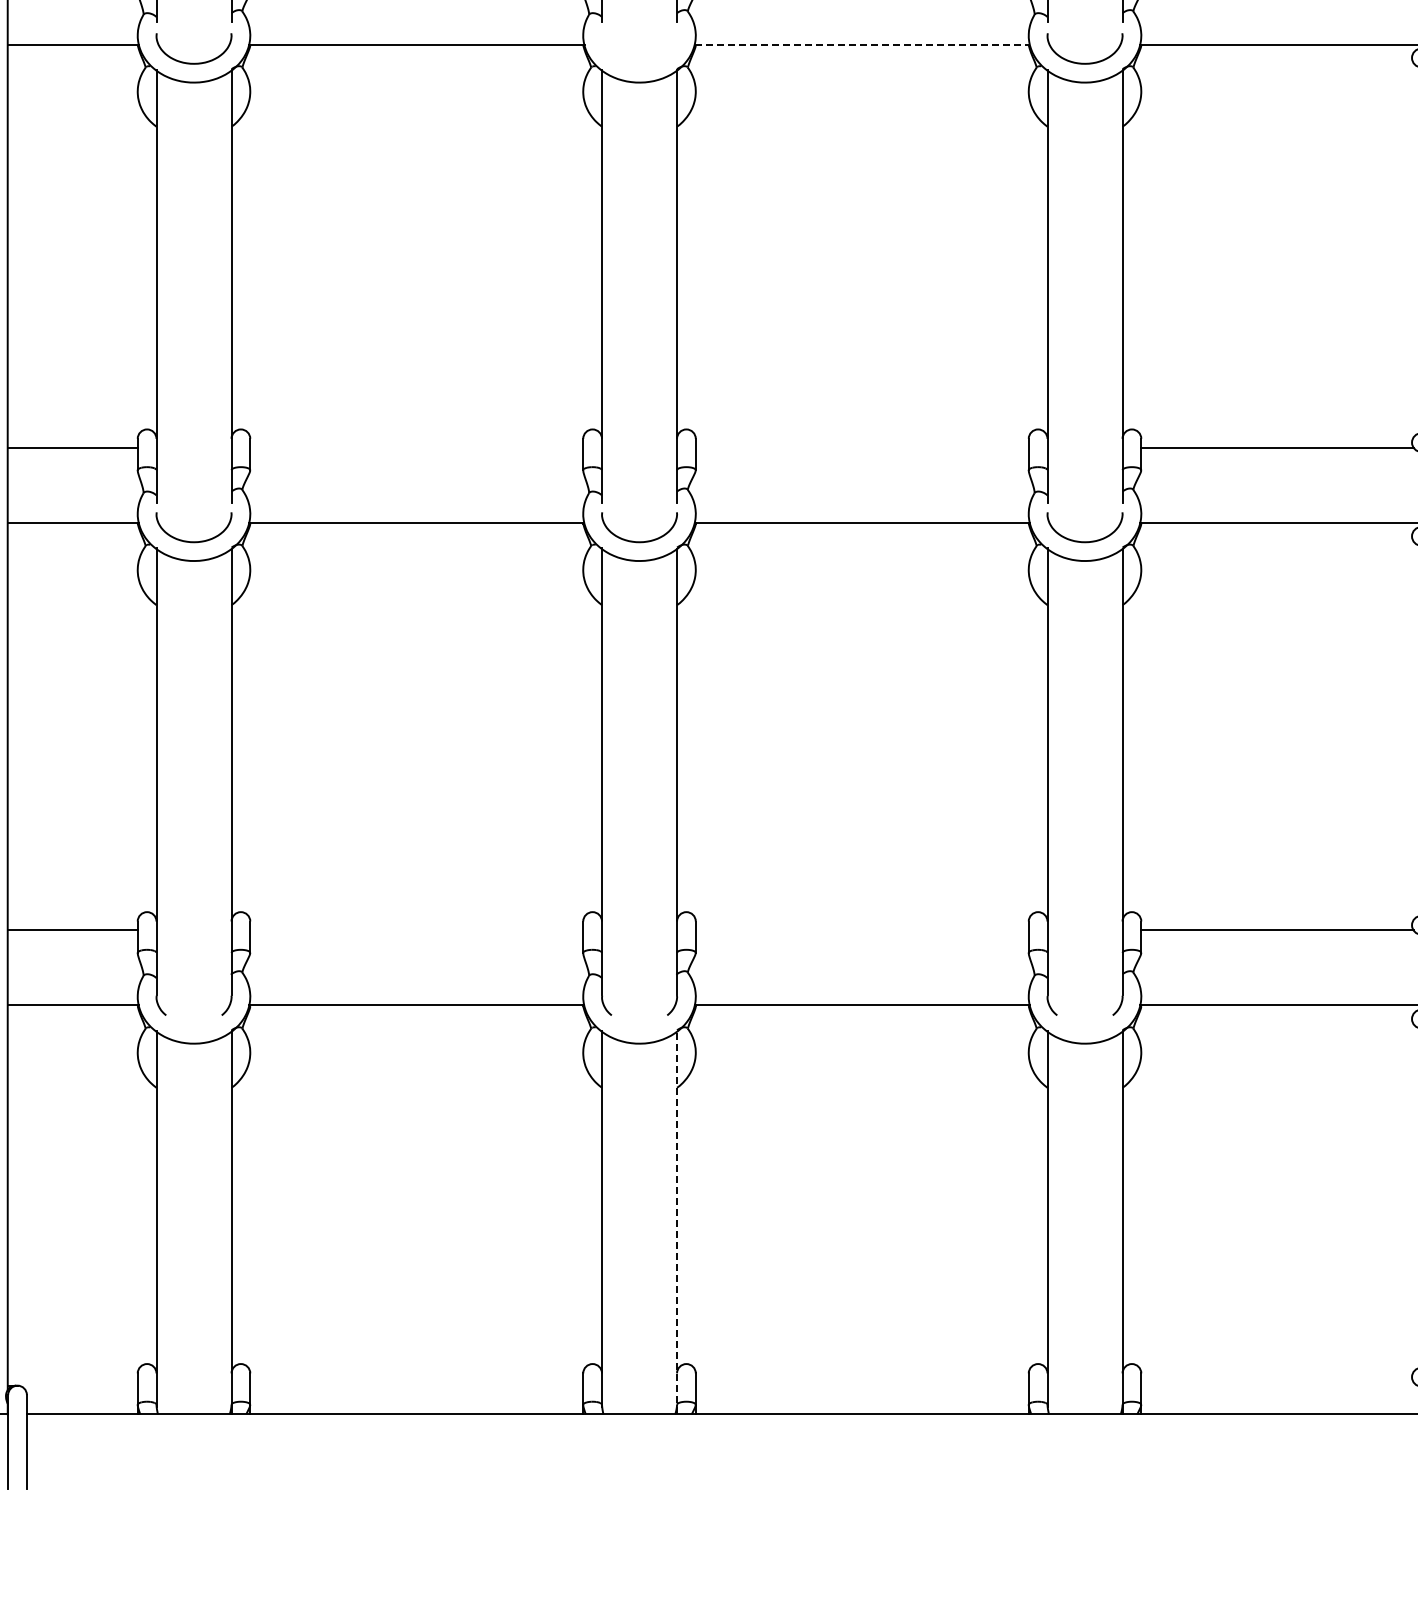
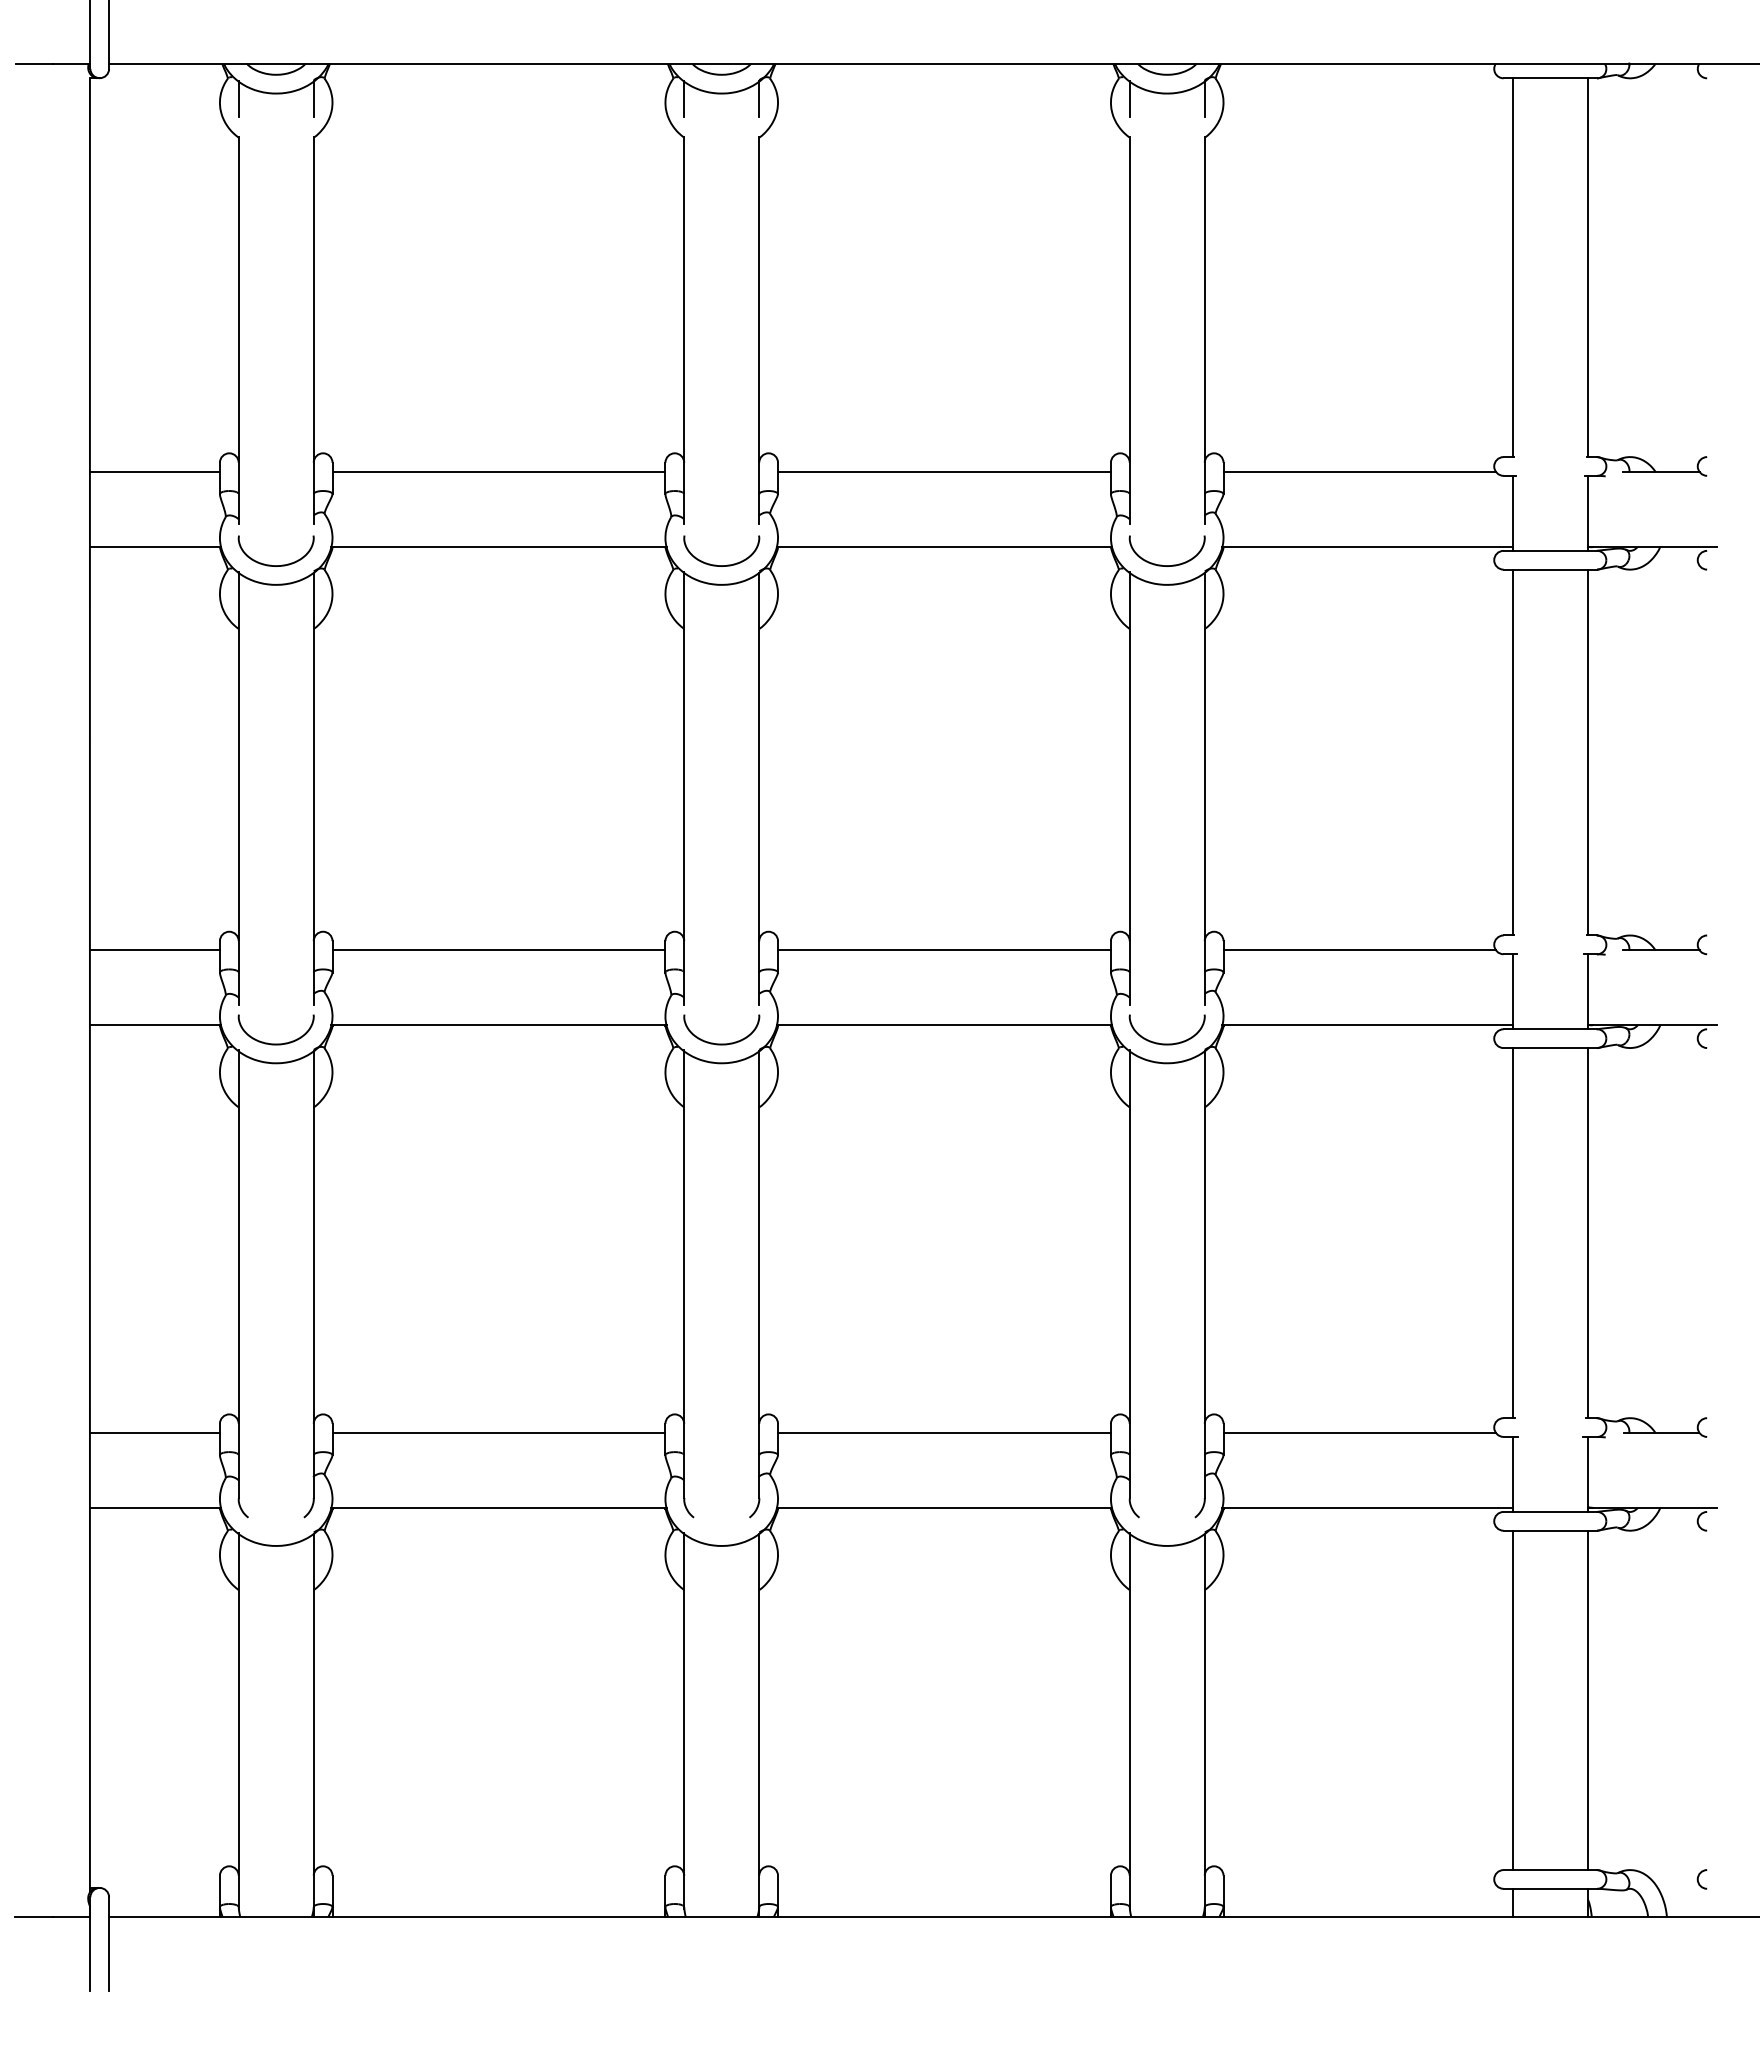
line: (862, 45) -> (944, 547), dashed -> solid
curve: (634, 62) -> (716, 564), added
line: (416, 448) -> (498, 950), added
line: (862, 448) -> (944, 950), added
line: (416, 930) -> (498, 1432), added
line: (862, 930) -> (944, 1432), added
line: (677, 1222) -> (759, 1724), dashed -> solid

